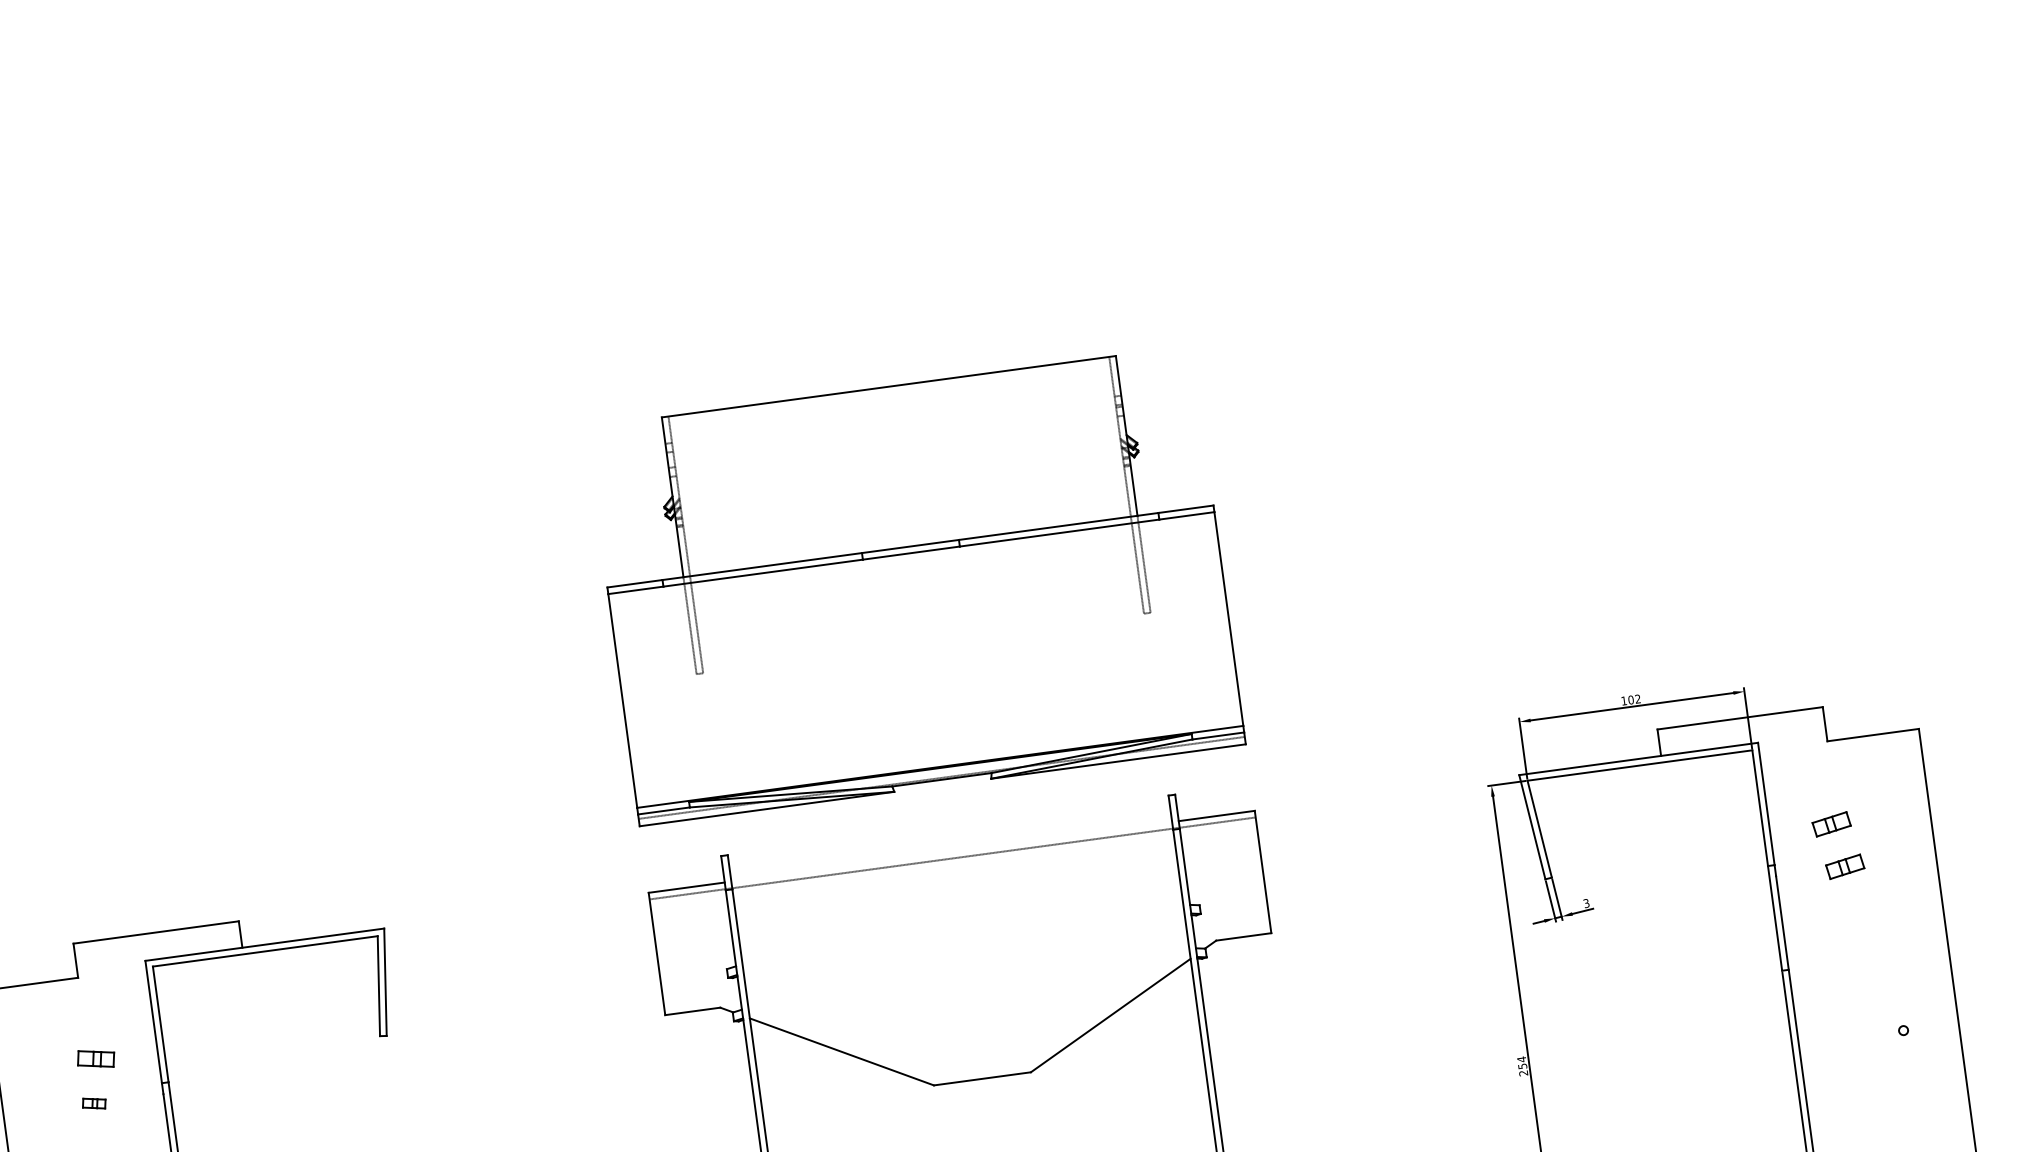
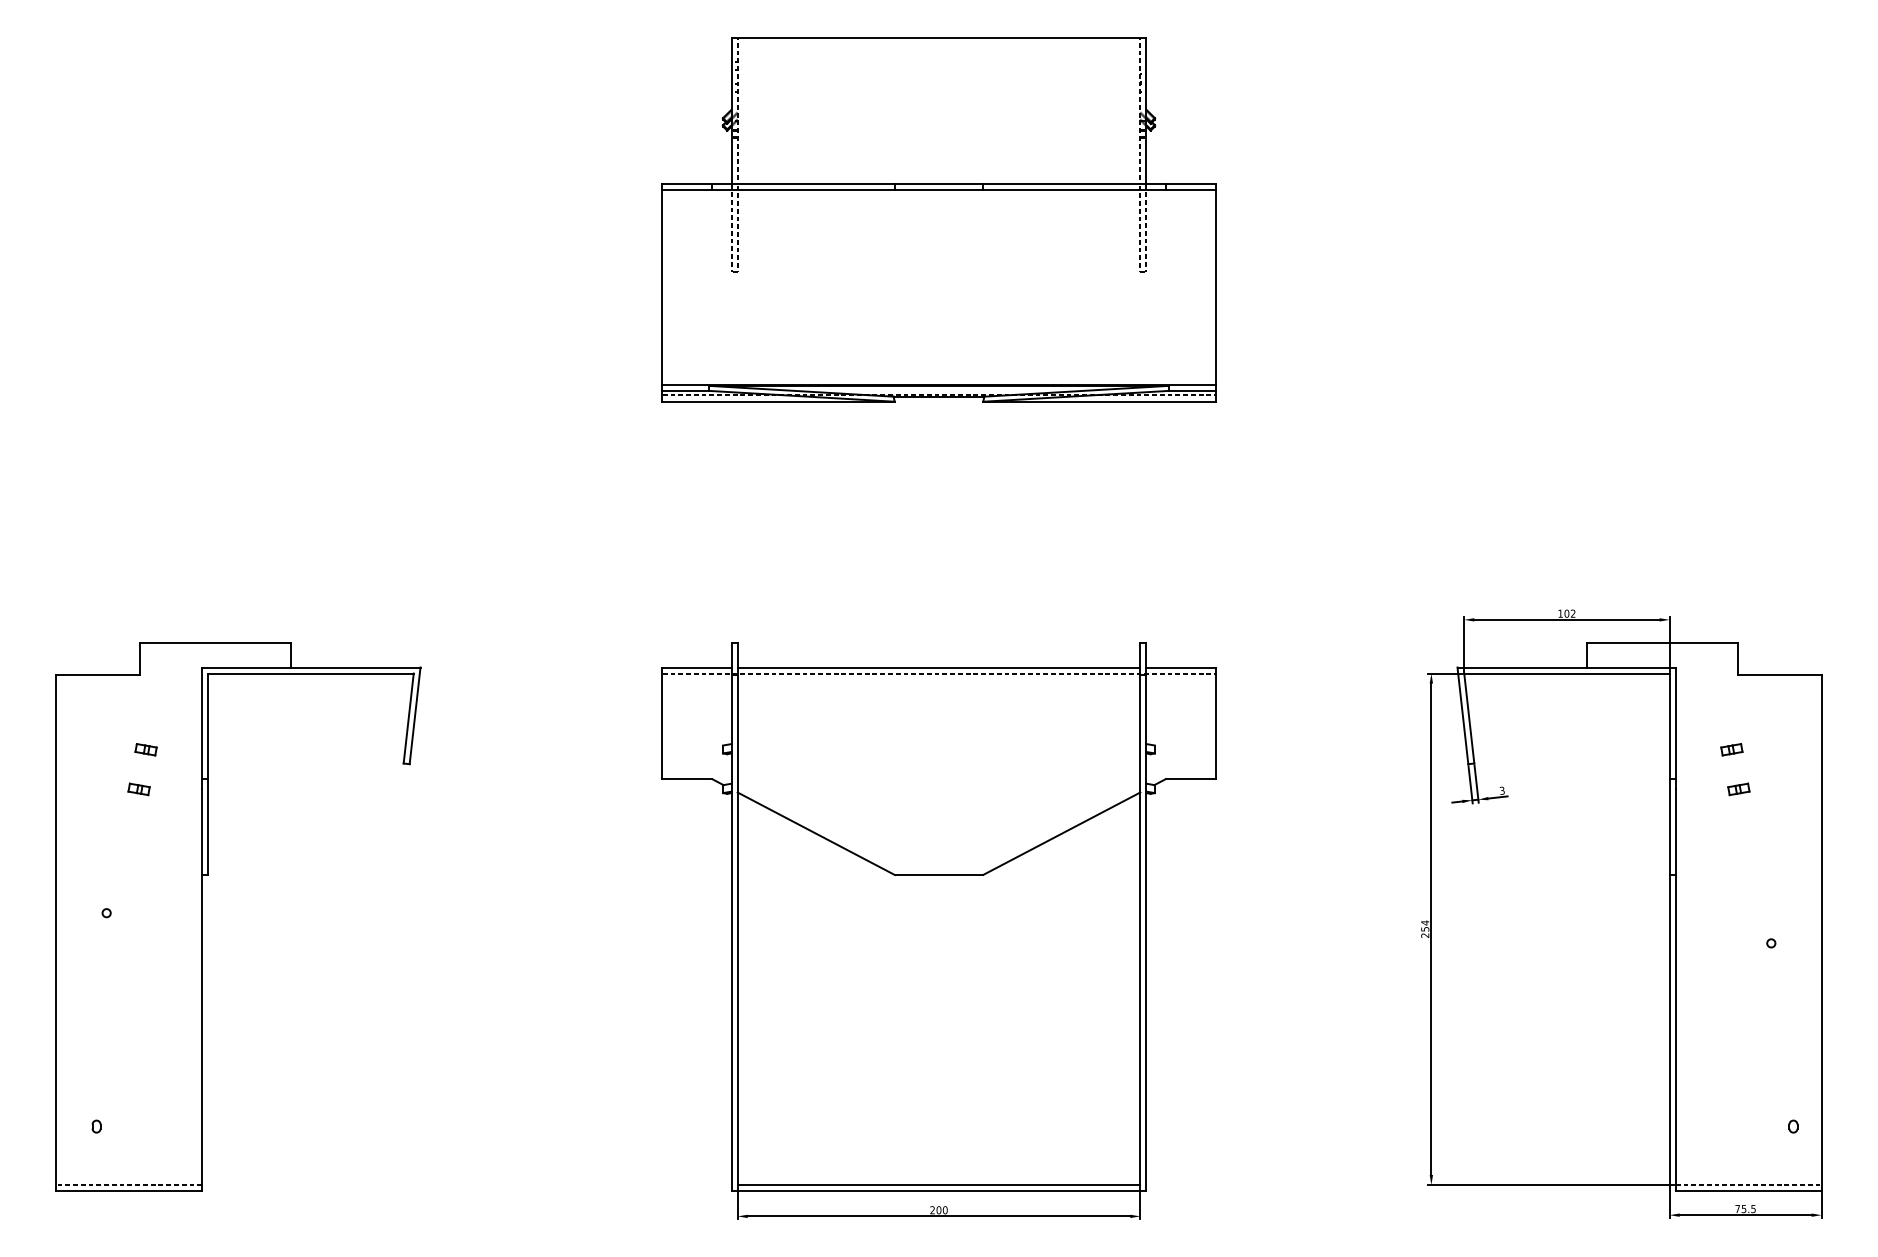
part: (915, 585) -> (938, 219), moved
part: (1831, 824) -> (1731, 749), size x0.62
line: (951, 851) -> (938, 667), added
part: (1844, 867) -> (1738, 789), size x0.62
part: (95, 1058) -> (145, 749), size x0.62

